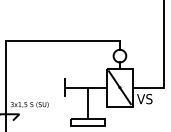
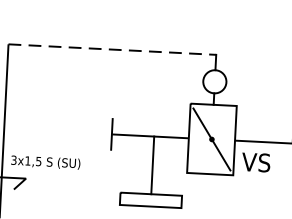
line: (63, 41) -> (113, 49), solid -> dashed

